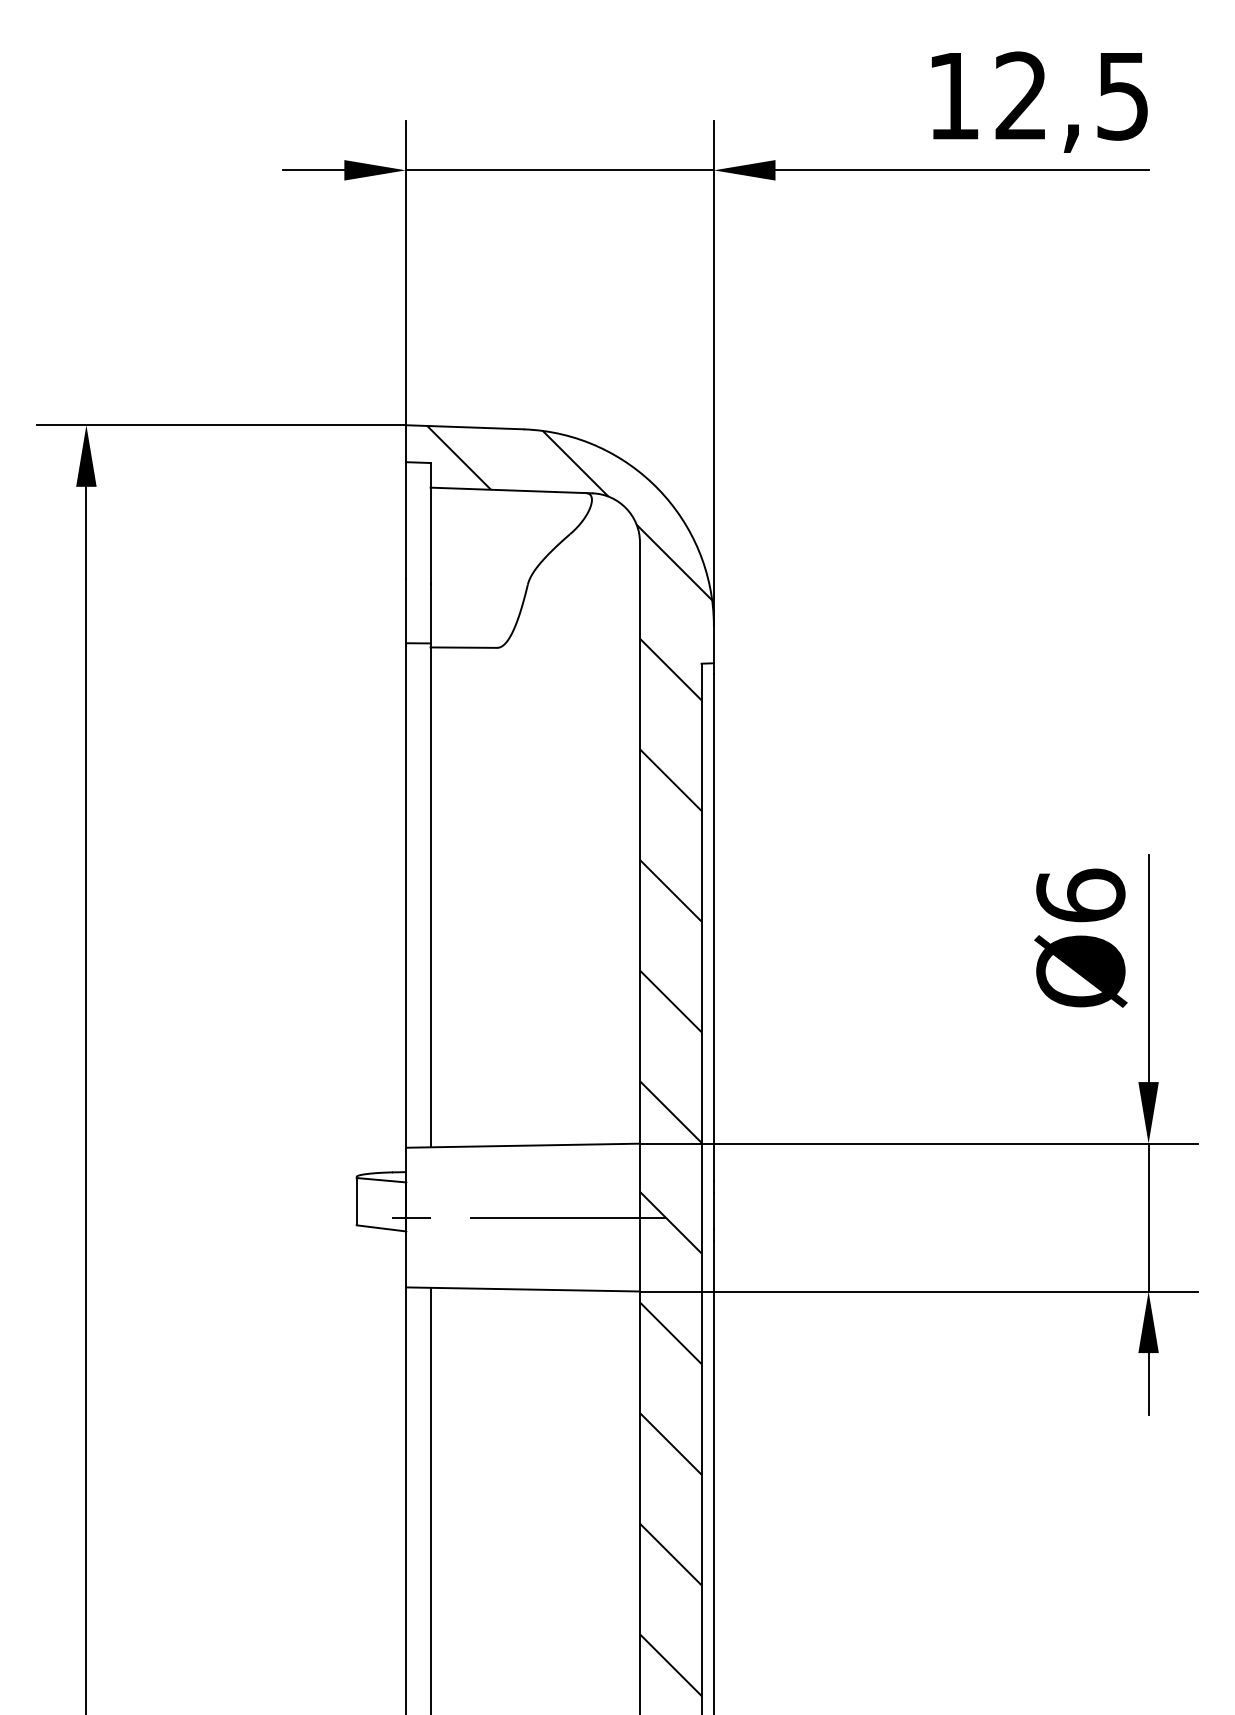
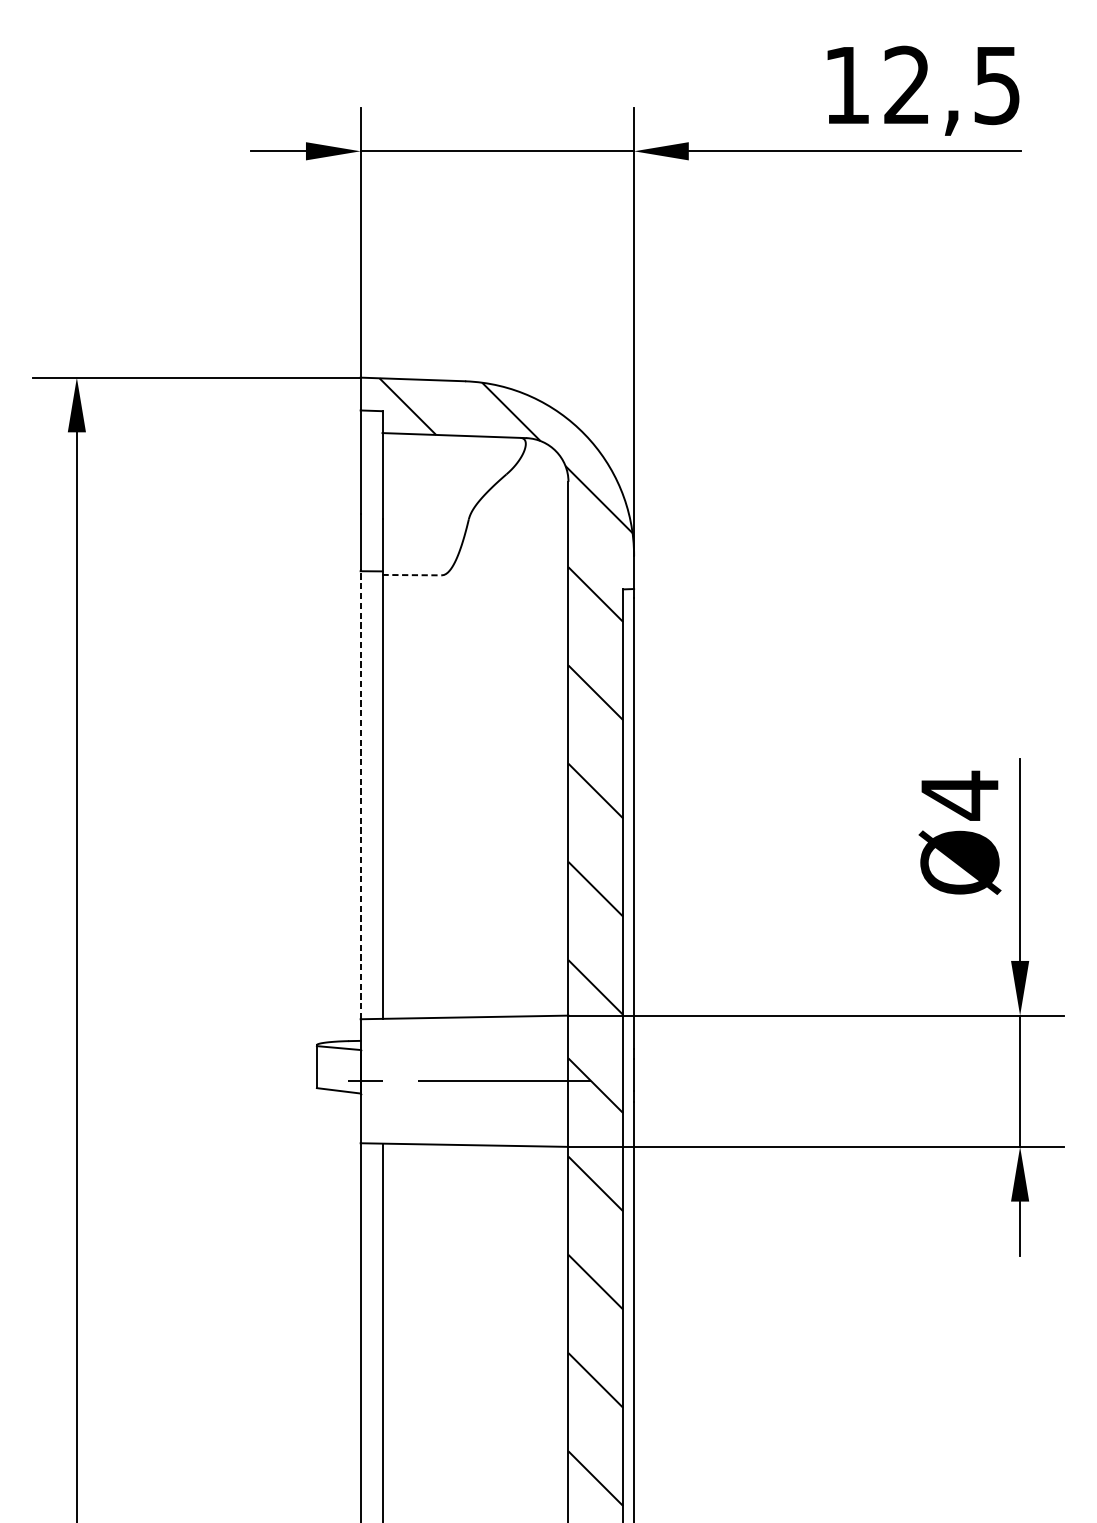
line: (464, 647) -> (412, 575), solid -> dashed
line: (405, 895) -> (360, 795), solid -> dashed
text: (1080, 896) -> (959, 796), Ø6 -> Ø4

